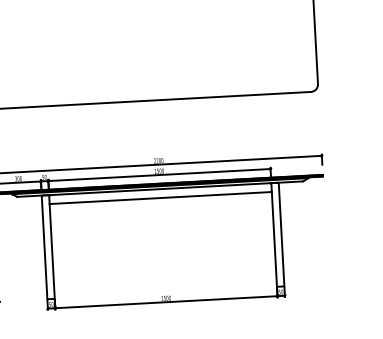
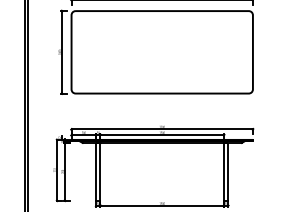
line: (161, 197) -> (162, 147), removed

